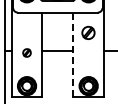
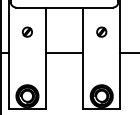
part: (88, 32) -> (101, 31), size x0.62
part: (26, 52) -> (26, 31), moved
line: (73, 55) -> (83, 59), dashed -> solid

